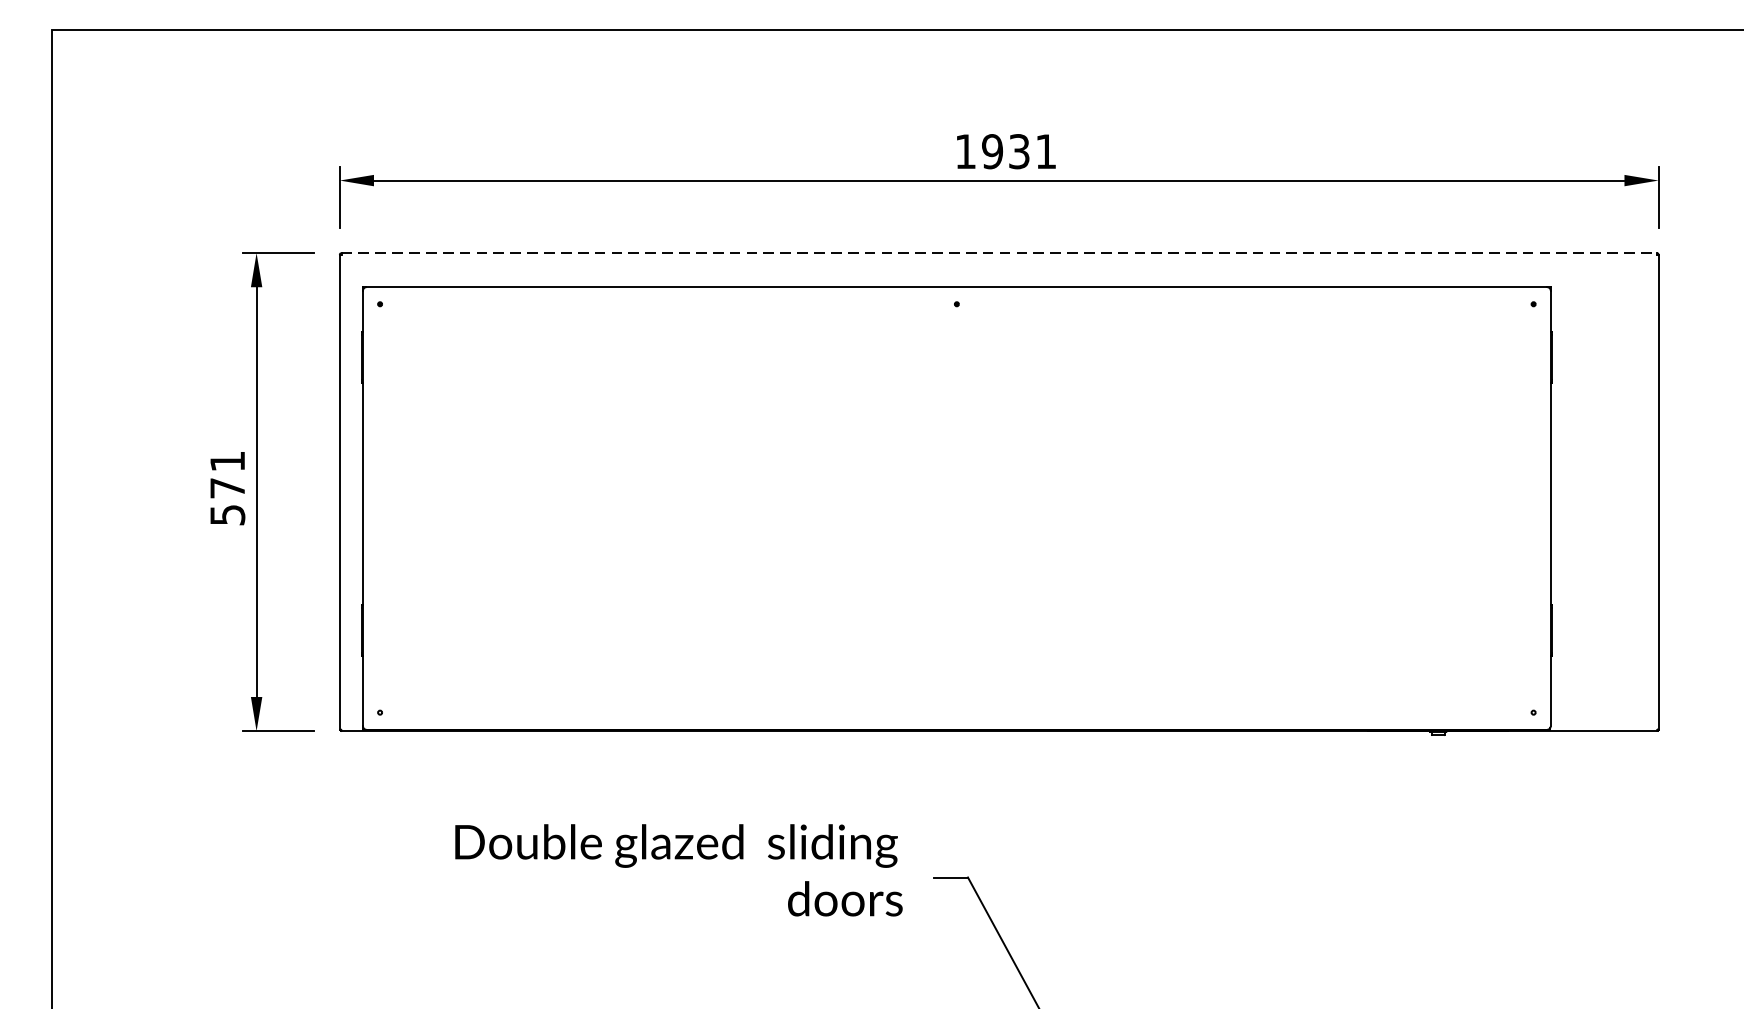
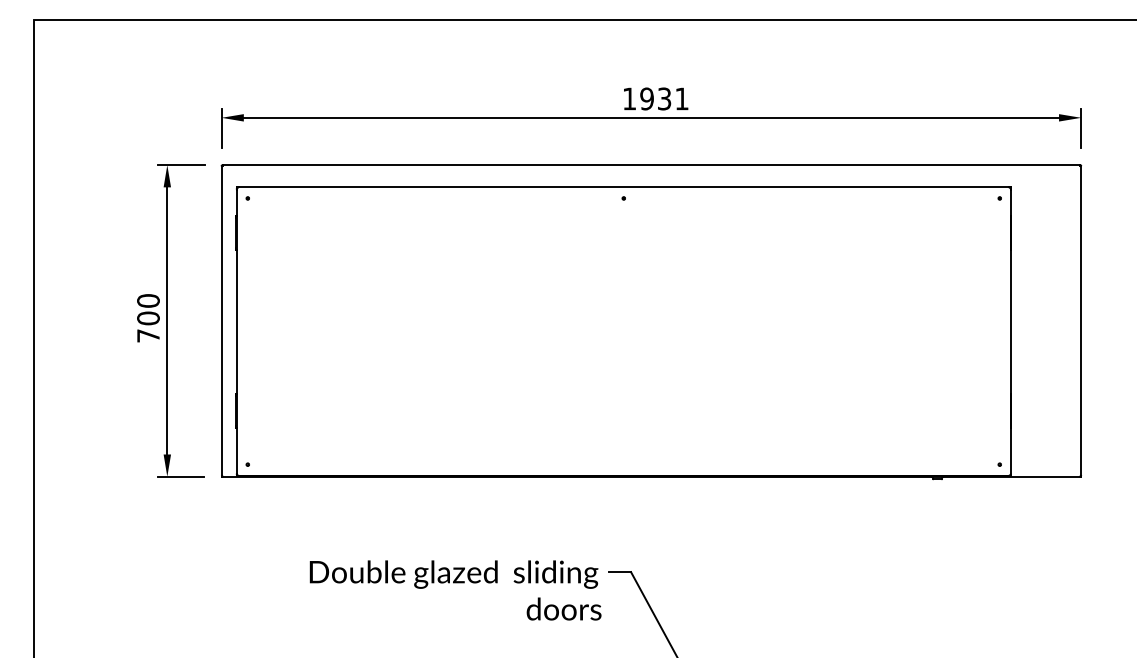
line: (999, 253) -> (651, 165), dashed -> solid
text: (227, 488) -> (148, 318), 571 -> 700
text: (678, 870) -> (455, 590), moved

